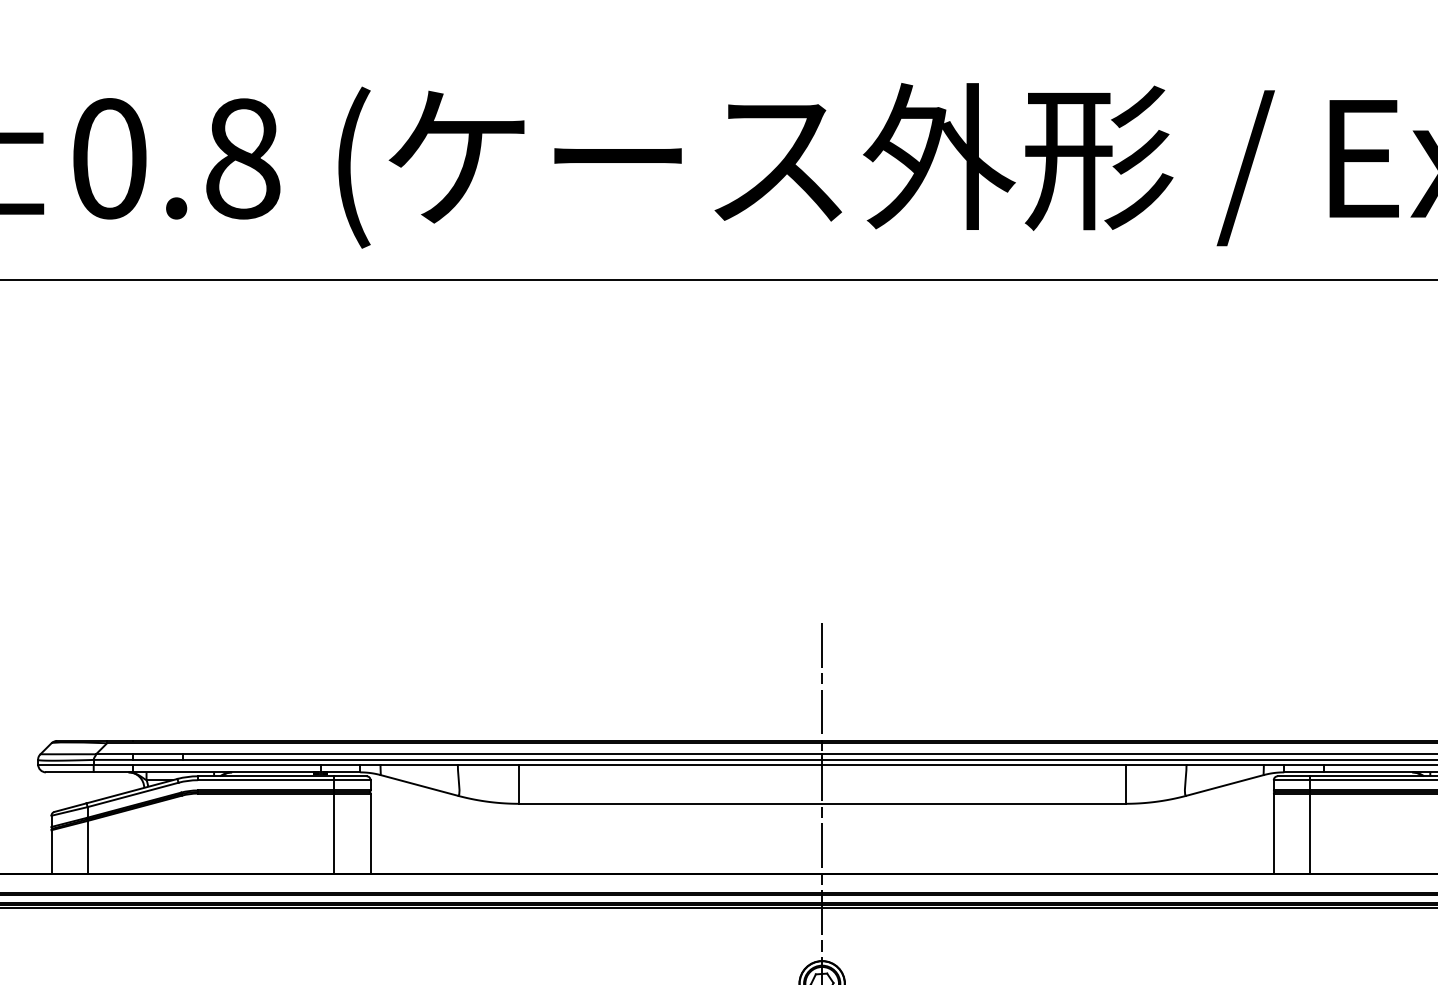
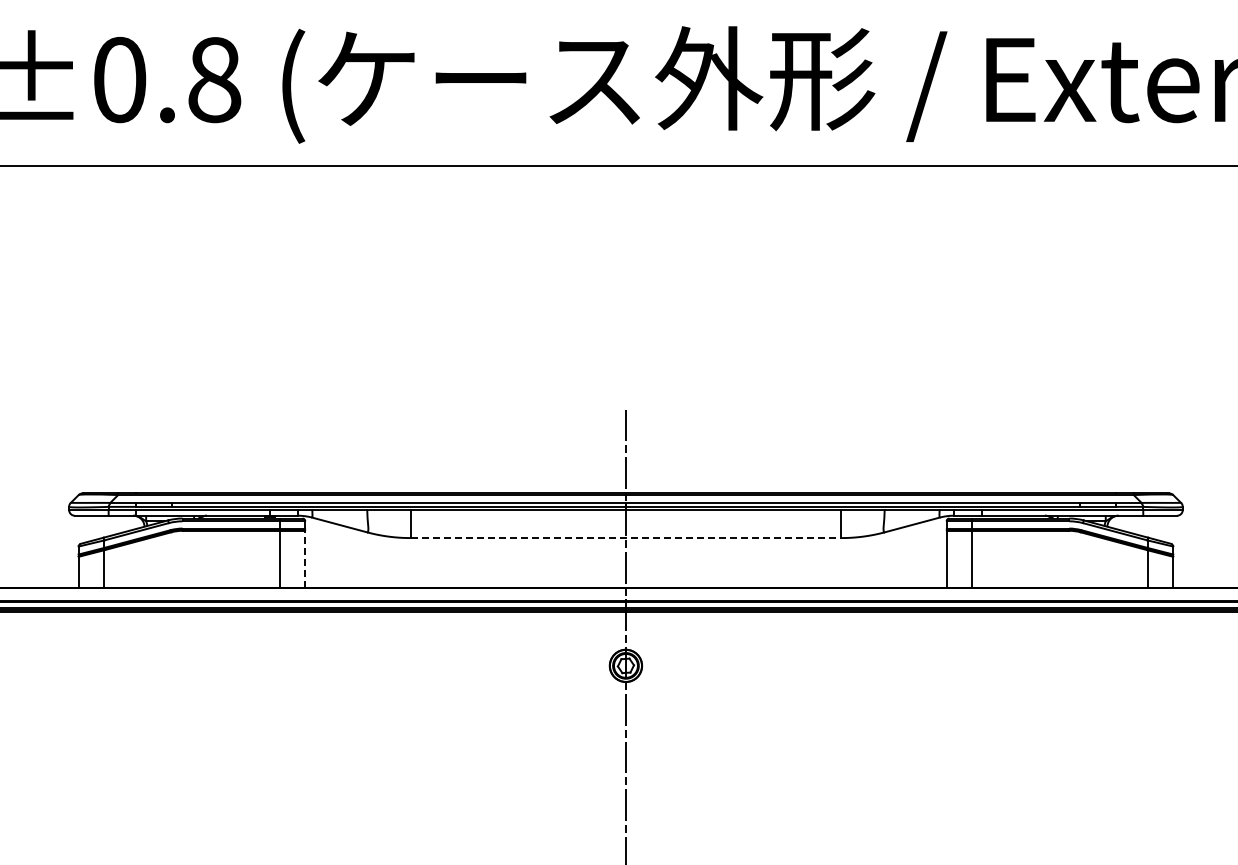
line: (822, 804) -> (626, 538), solid -> dashed
line: (370, 832) -> (305, 558), solid -> dashed

